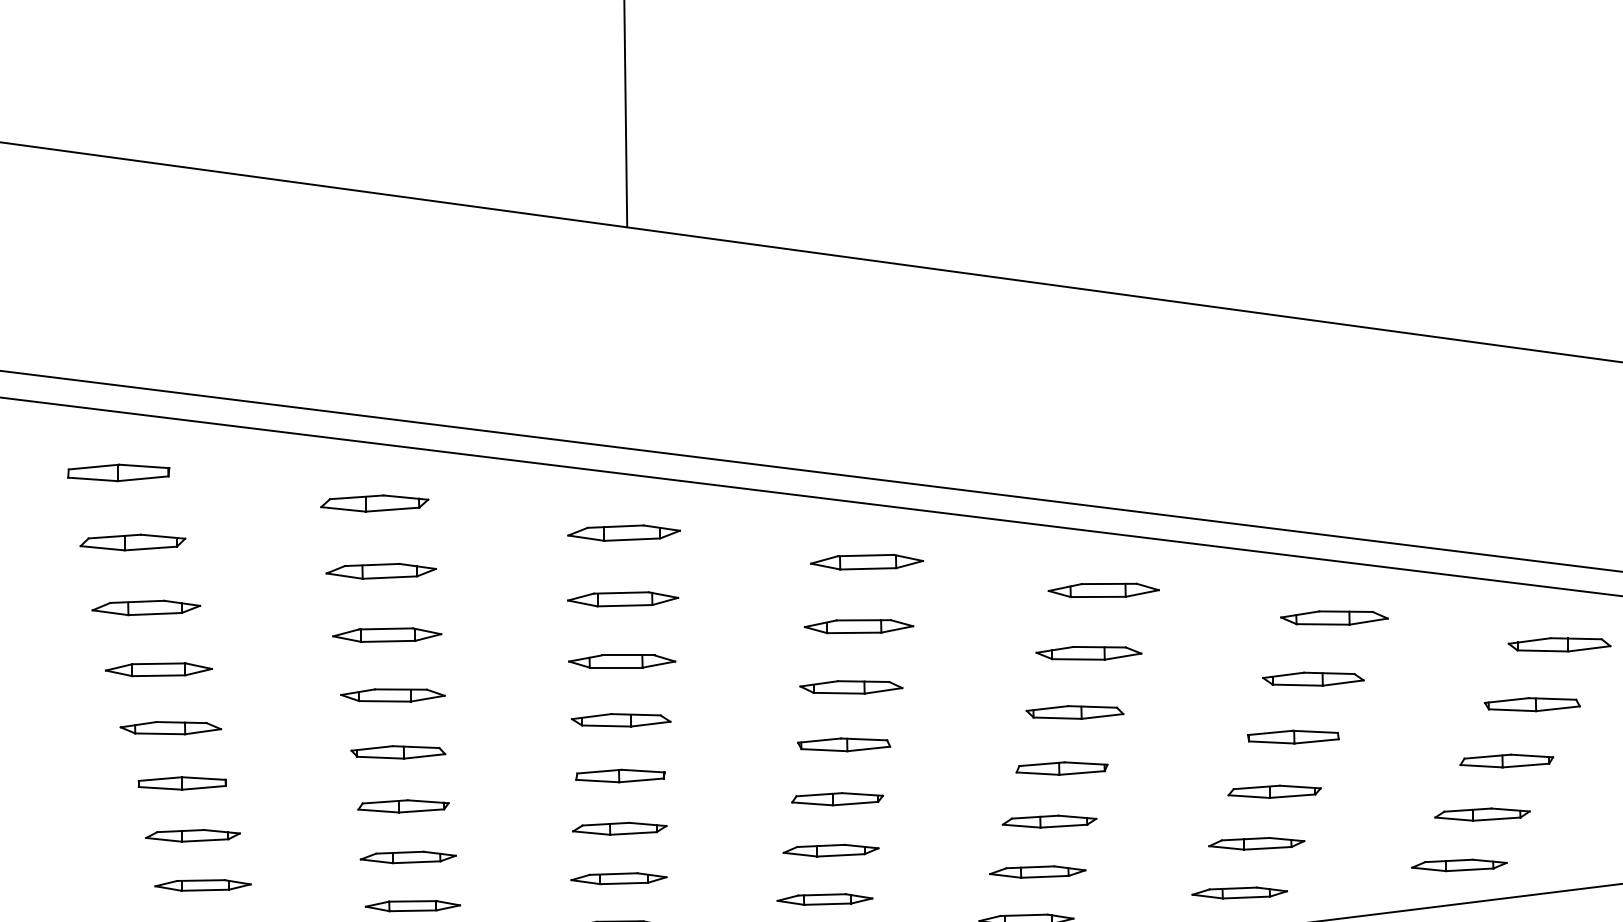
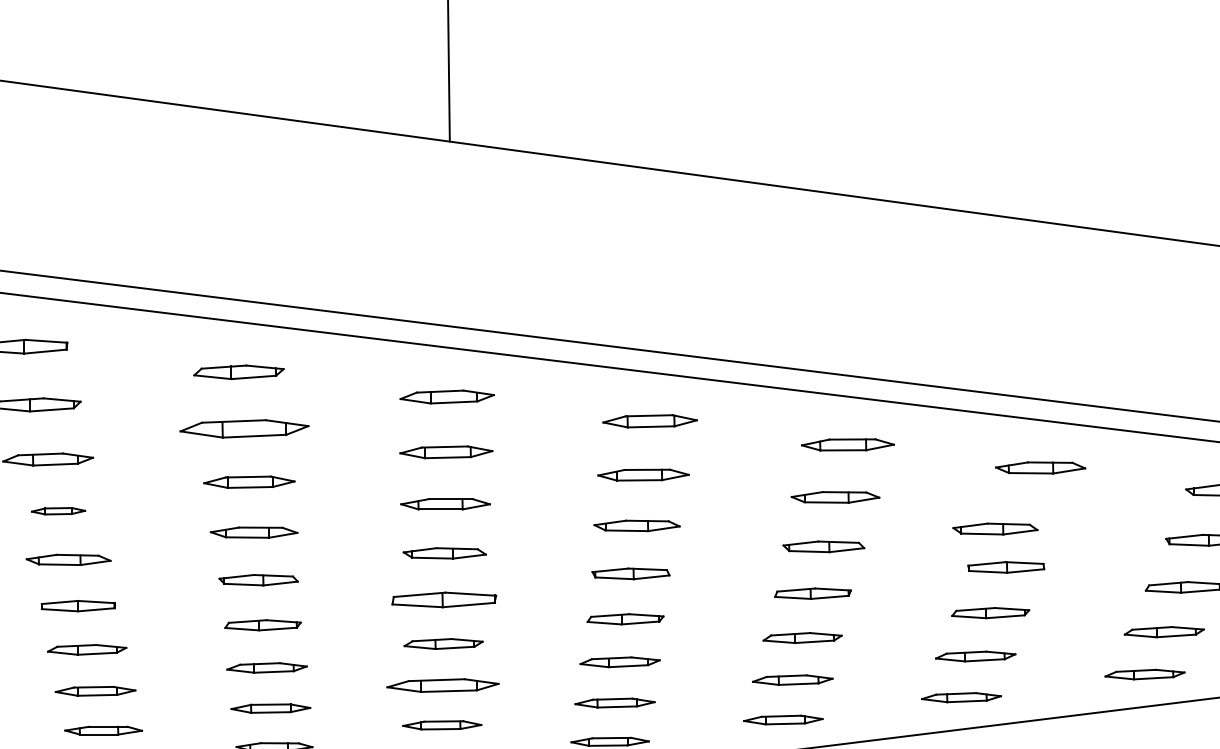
part: (380, 571) -> (243, 429), size x1.4
part: (158, 669) -> (58, 510), size x0.6
part: (1313, 678) -> (995, 528), moved
part: (620, 775) -> (444, 599), size x1.4
part: (618, 878) -> (442, 685), size x1.4

